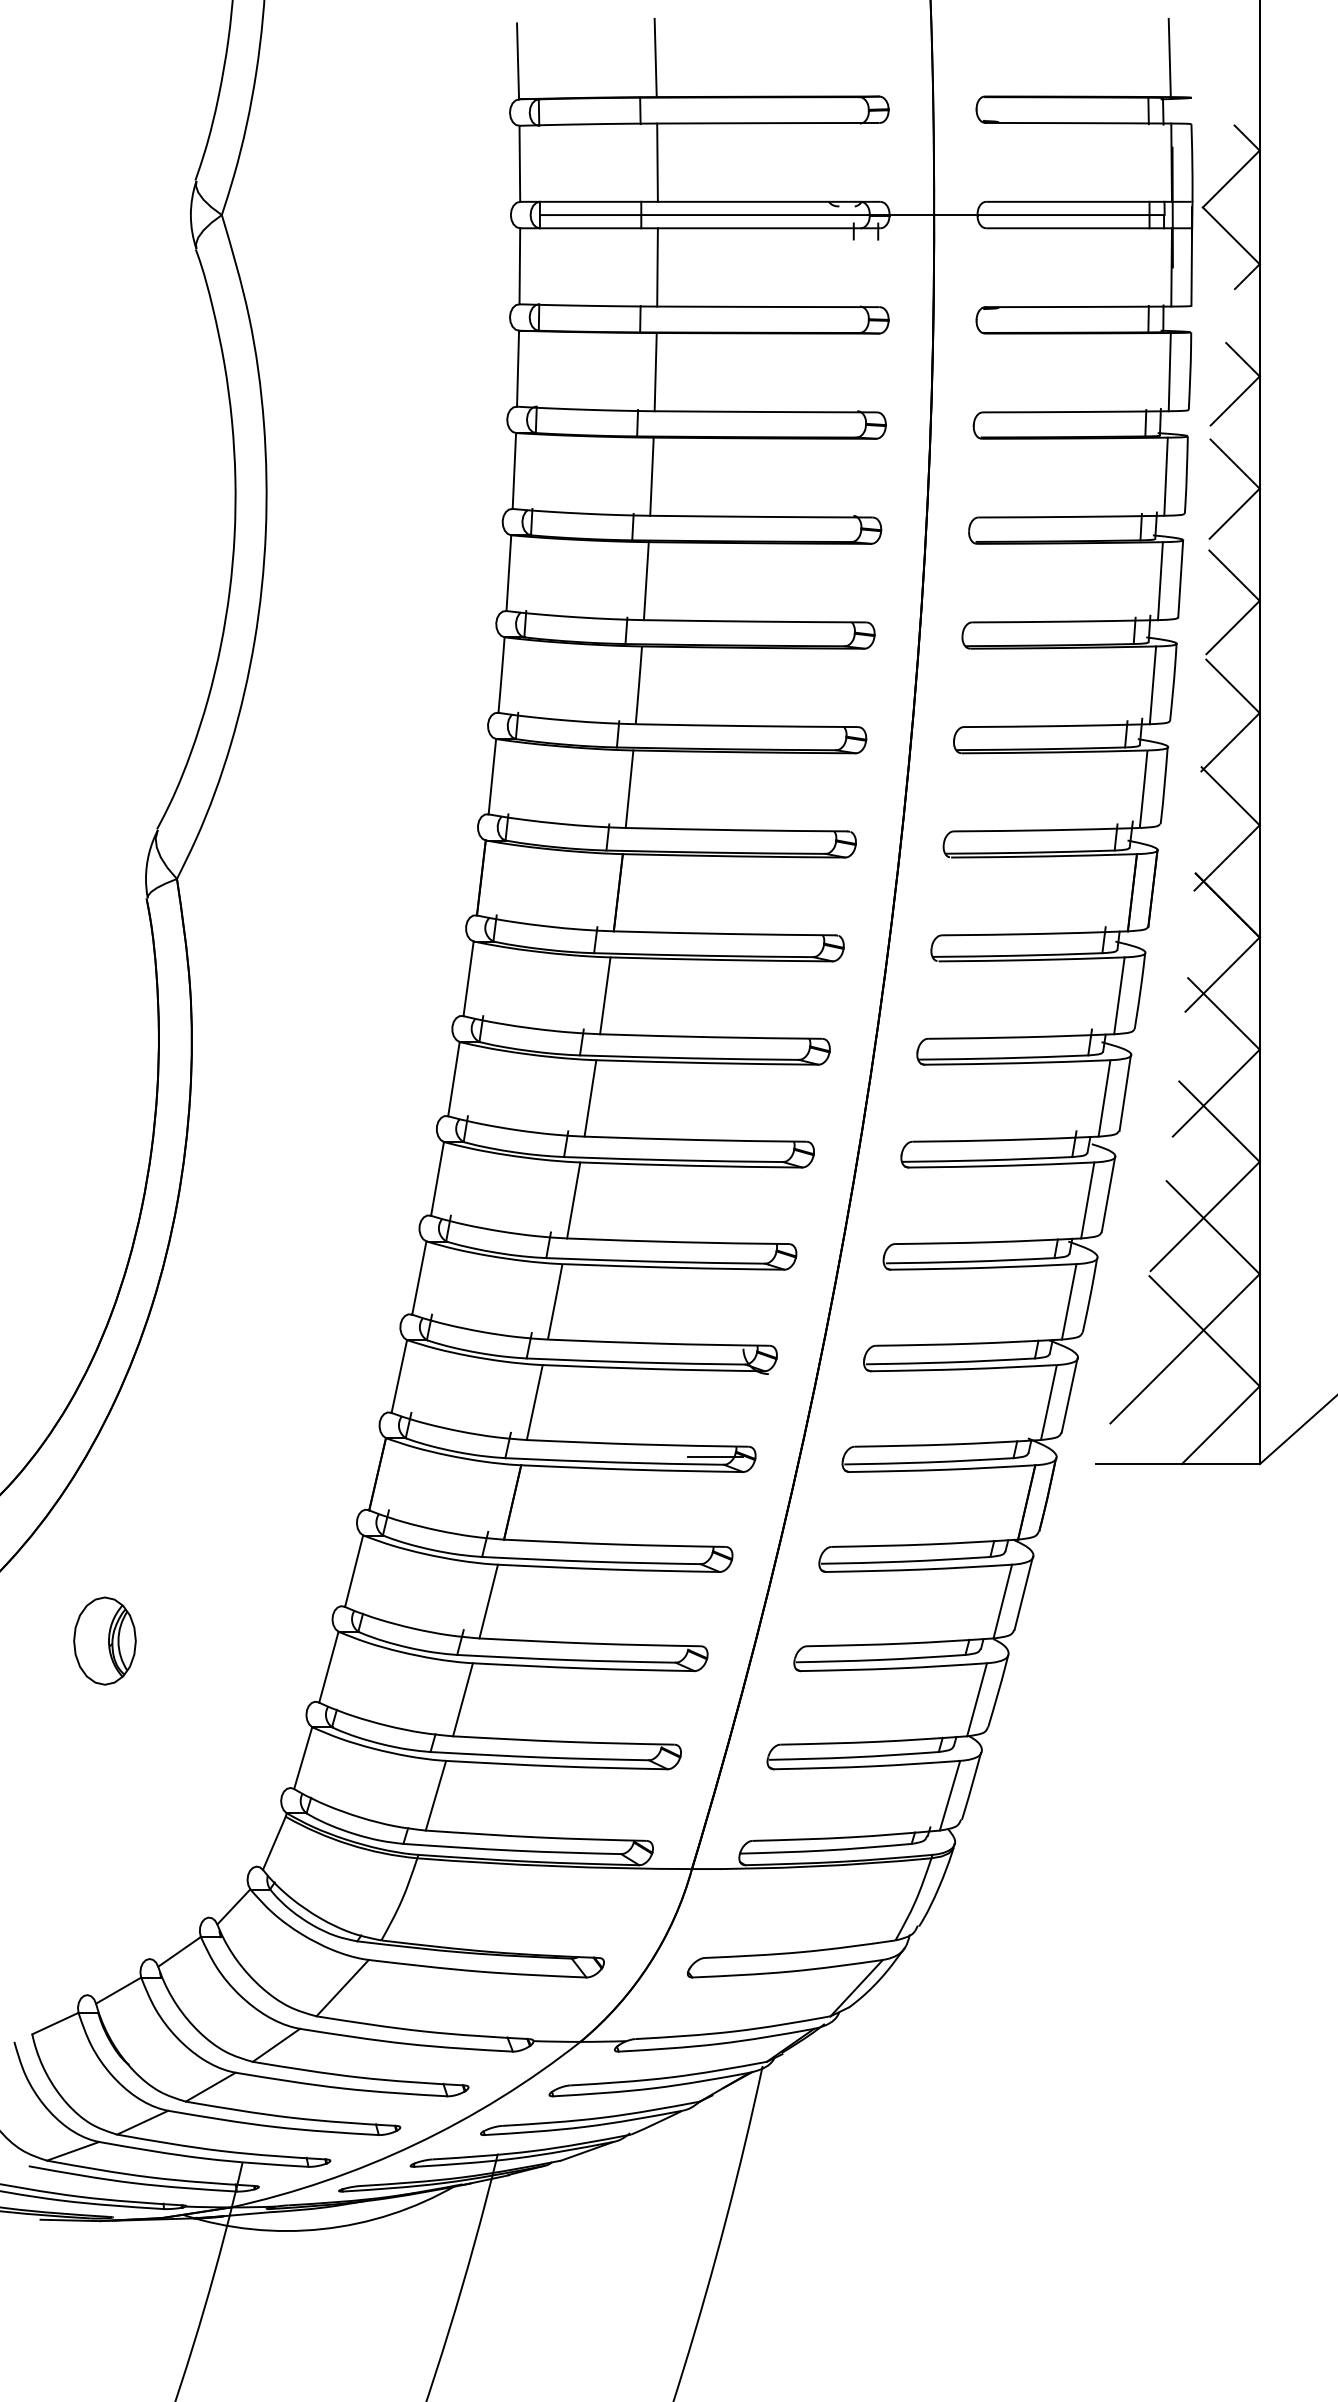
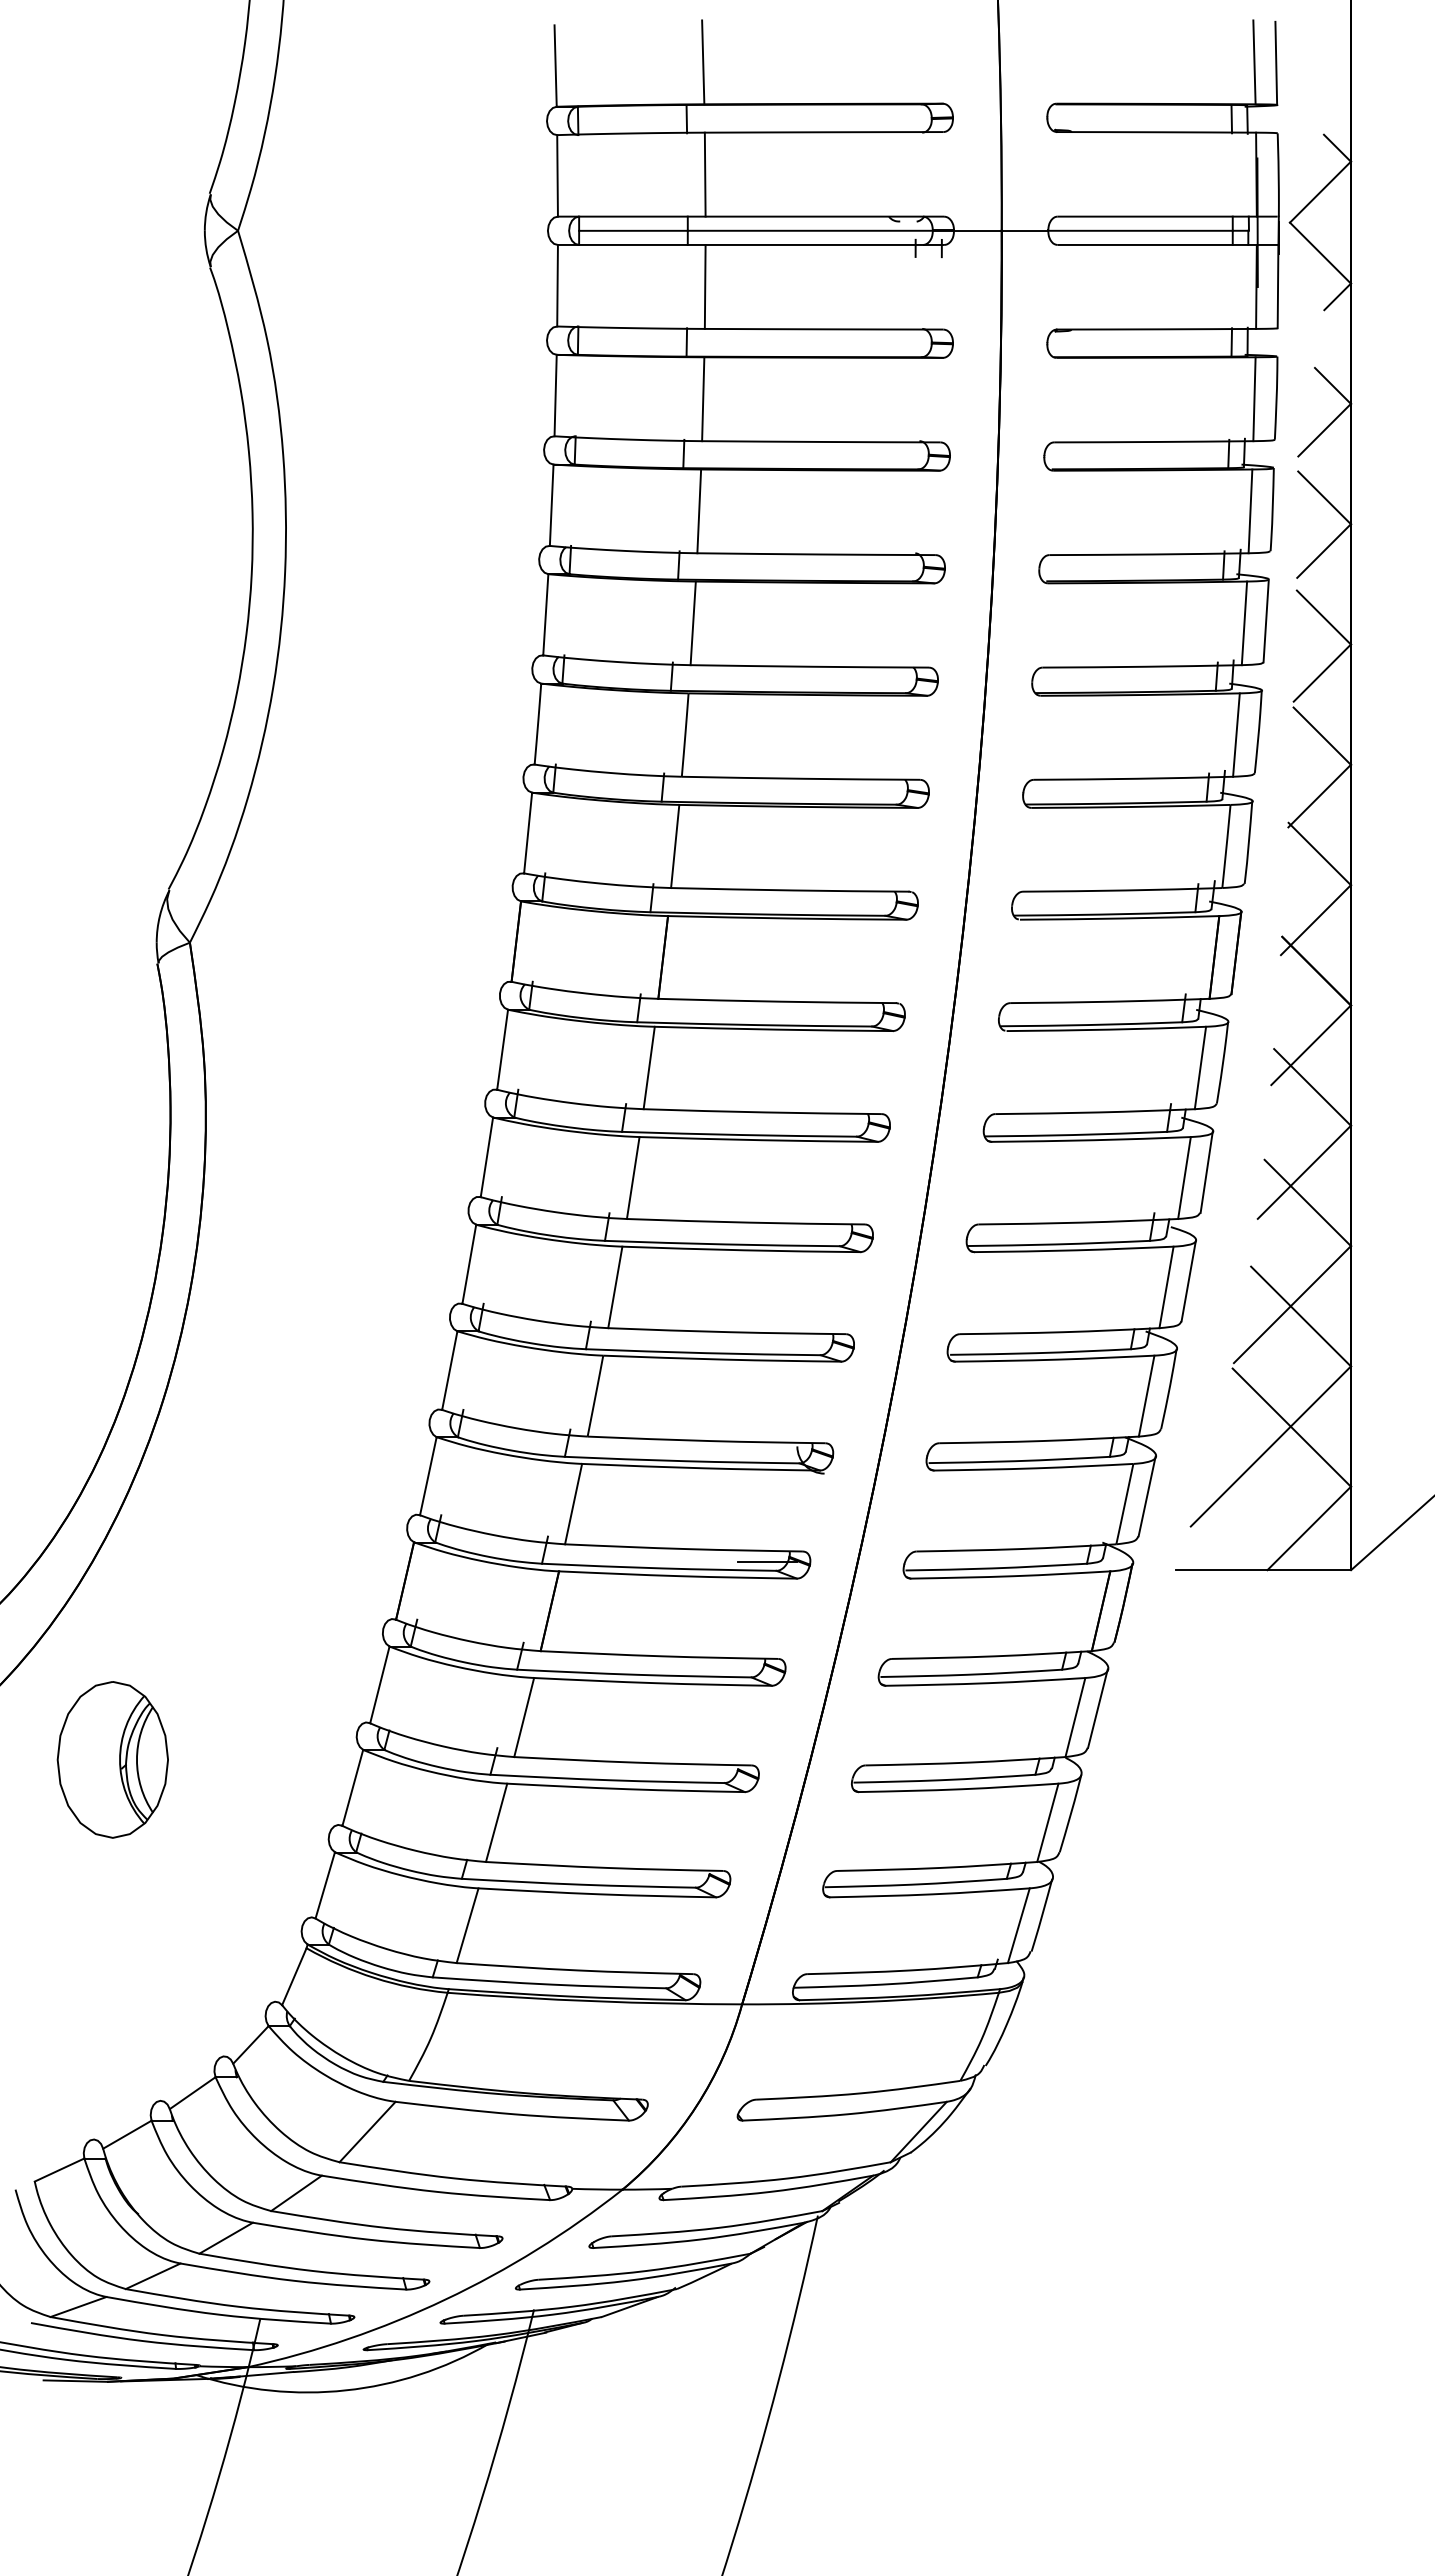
line: (1190, 59) -> (1276, 63), added
part: (104, 1640) -> (112, 1759), size x1.67

